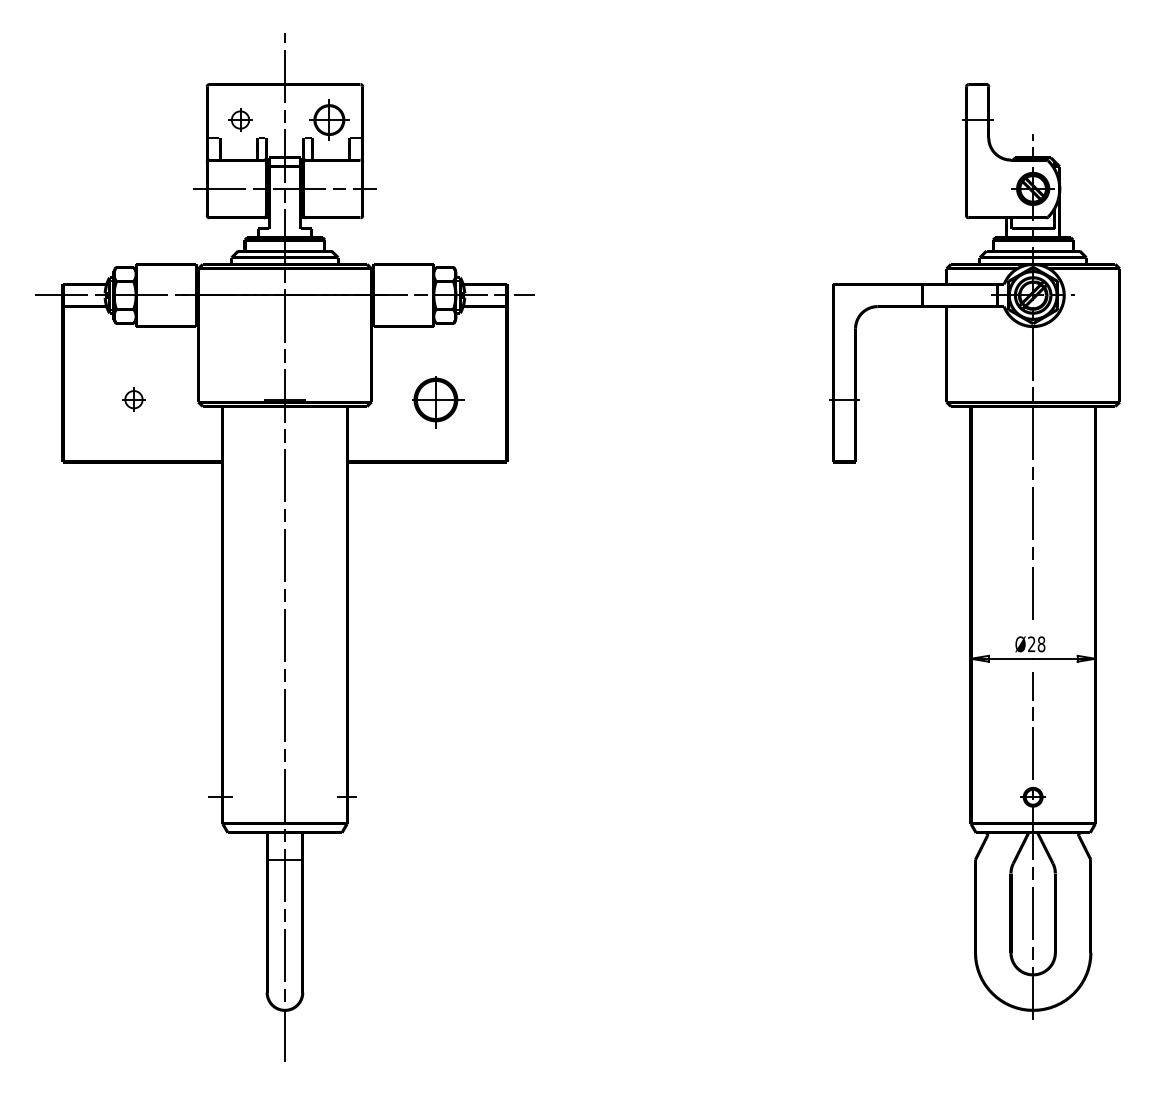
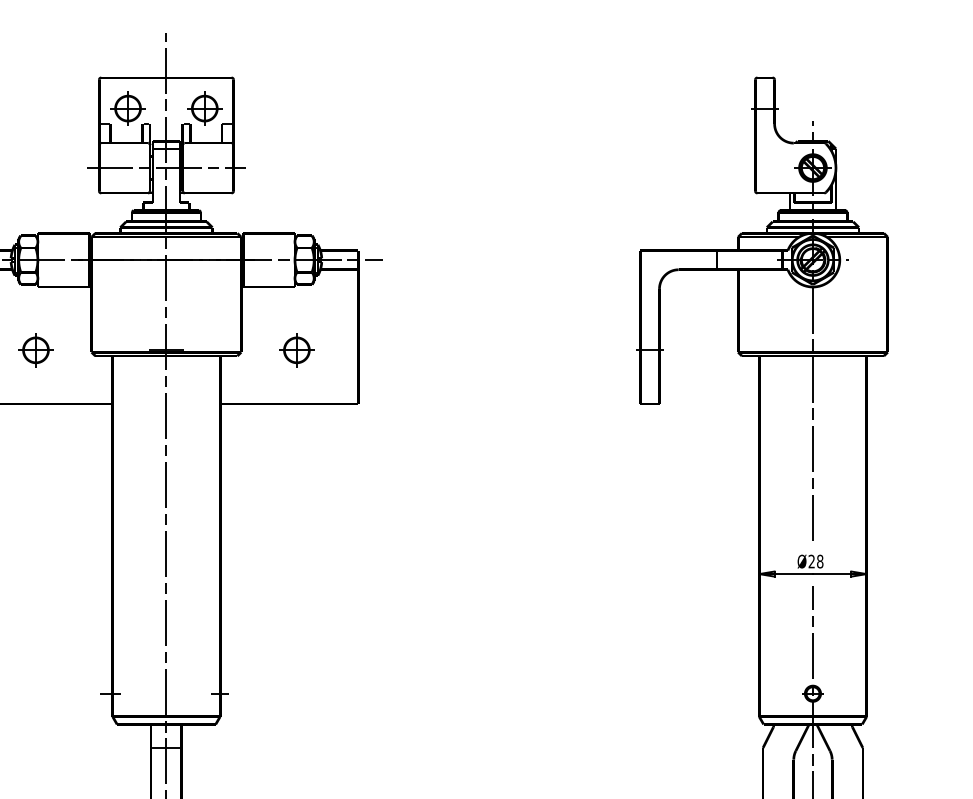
part: (240, 119) -> (128, 108), size x1.67
part: (133, 399) -> (35, 350), size x1.67
part: (435, 399) -> (296, 350), size x0.71

